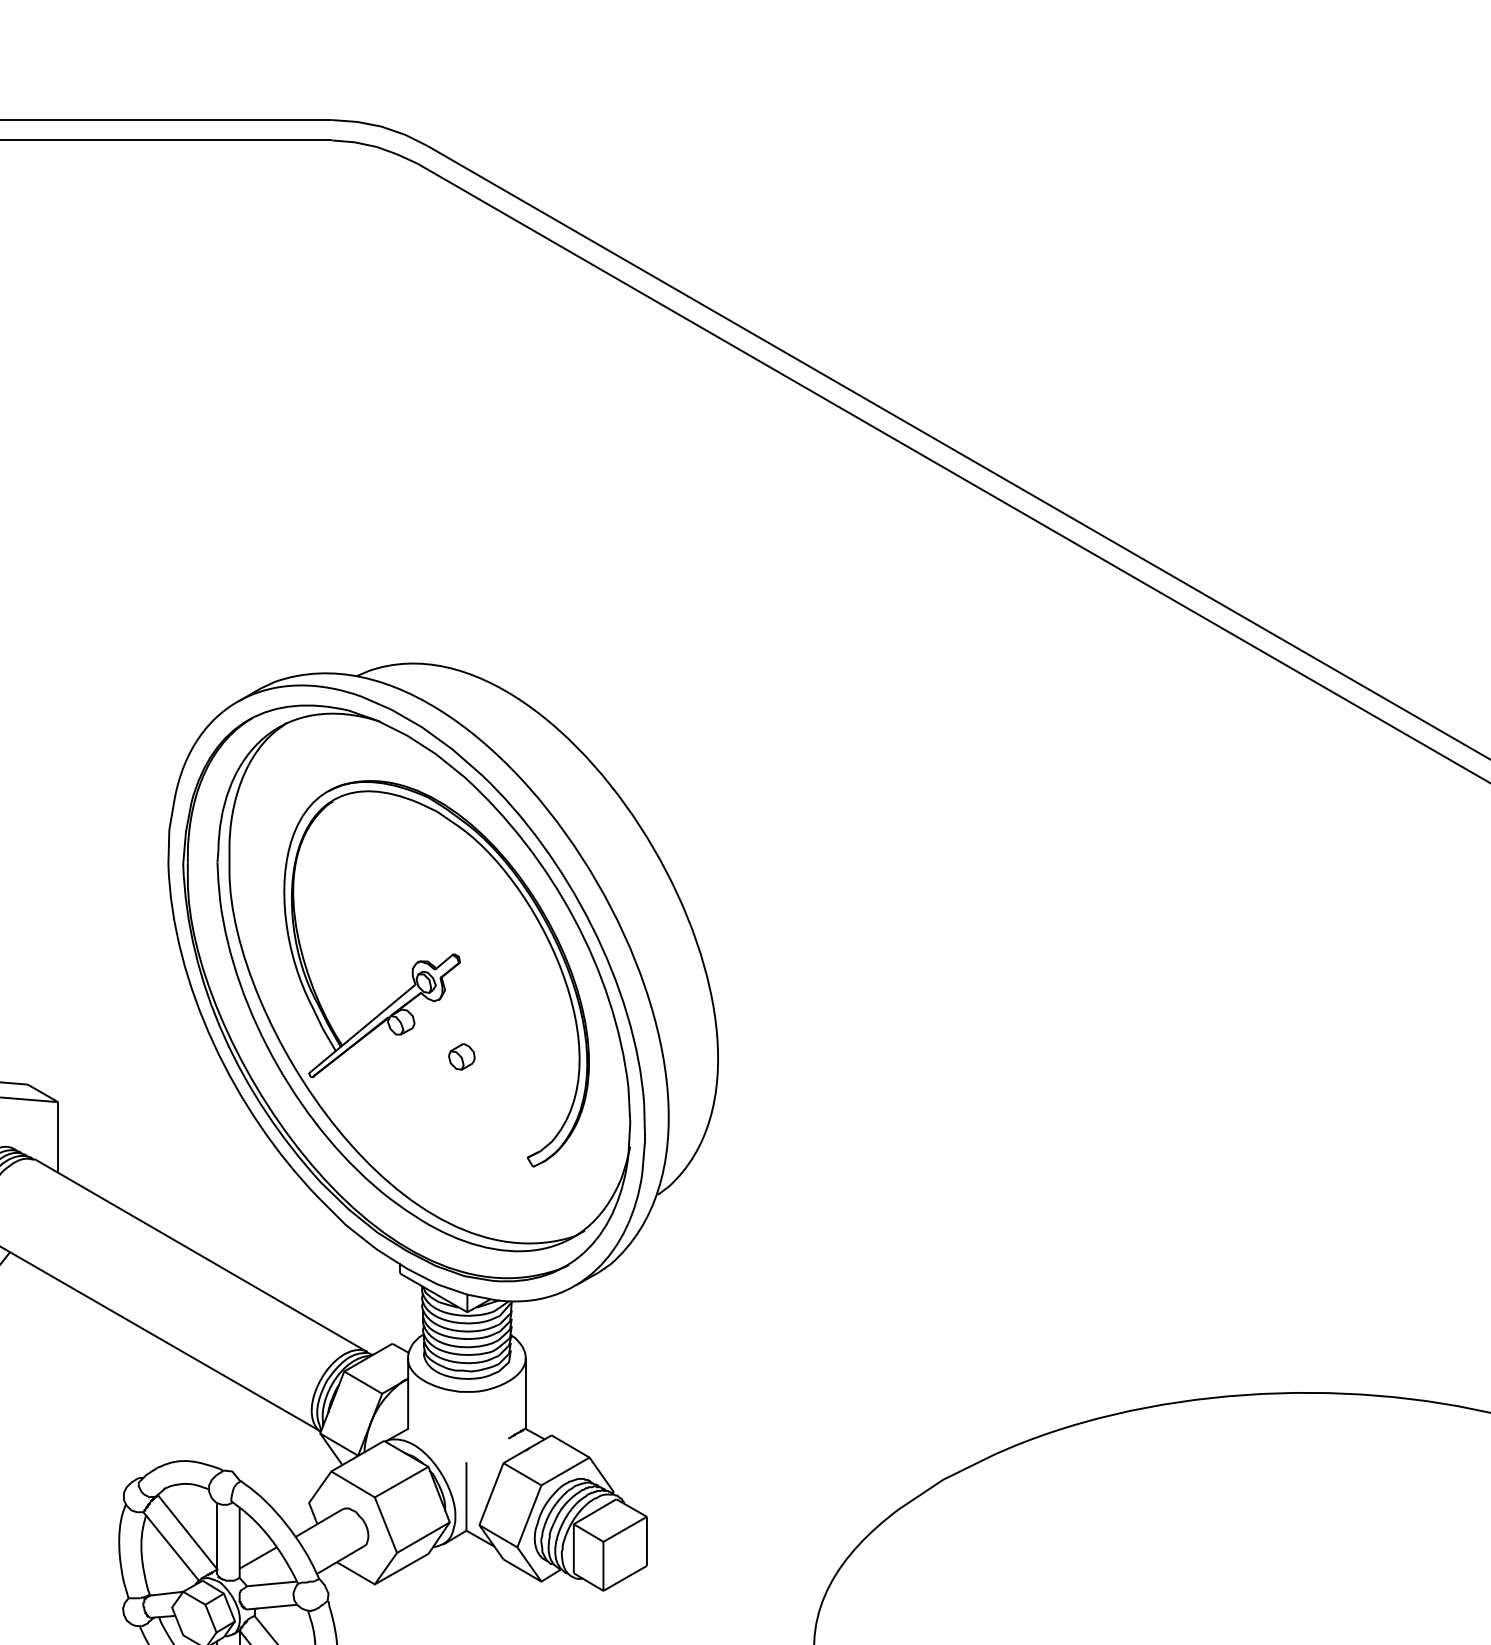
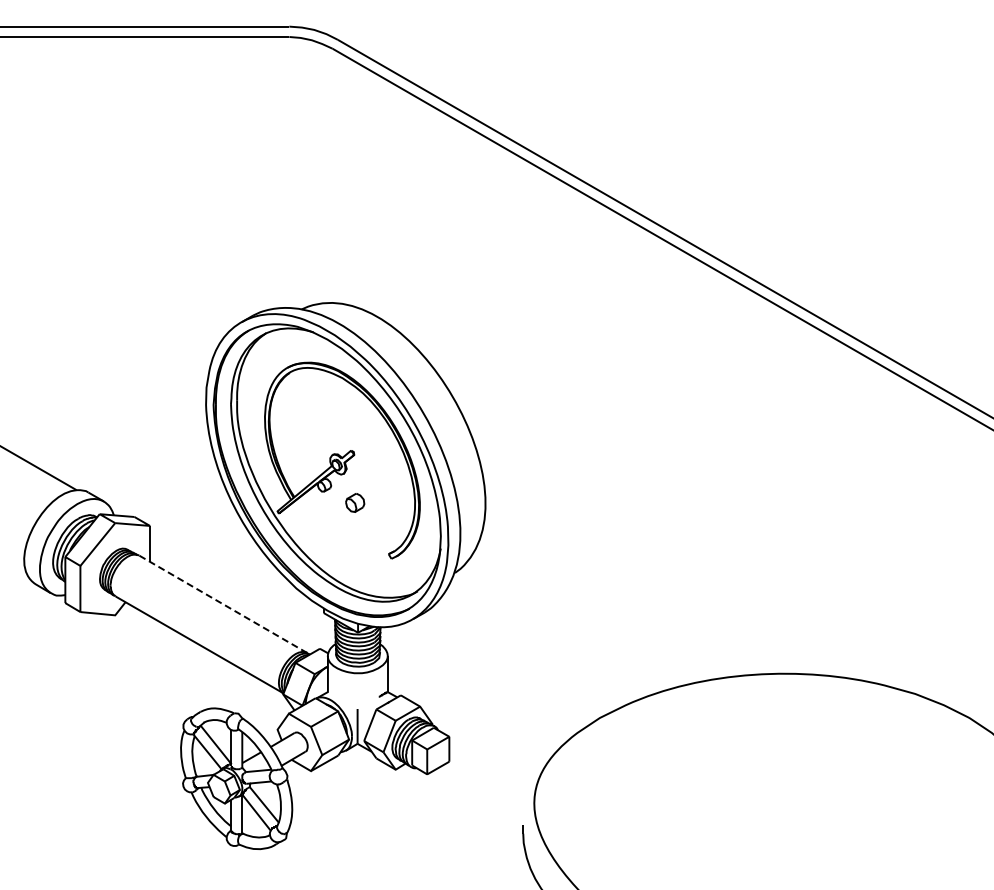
part: (462, 1056) -> (355, 502), size x1.4
line: (200, 1256) -> (222, 604), solid -> dashed

